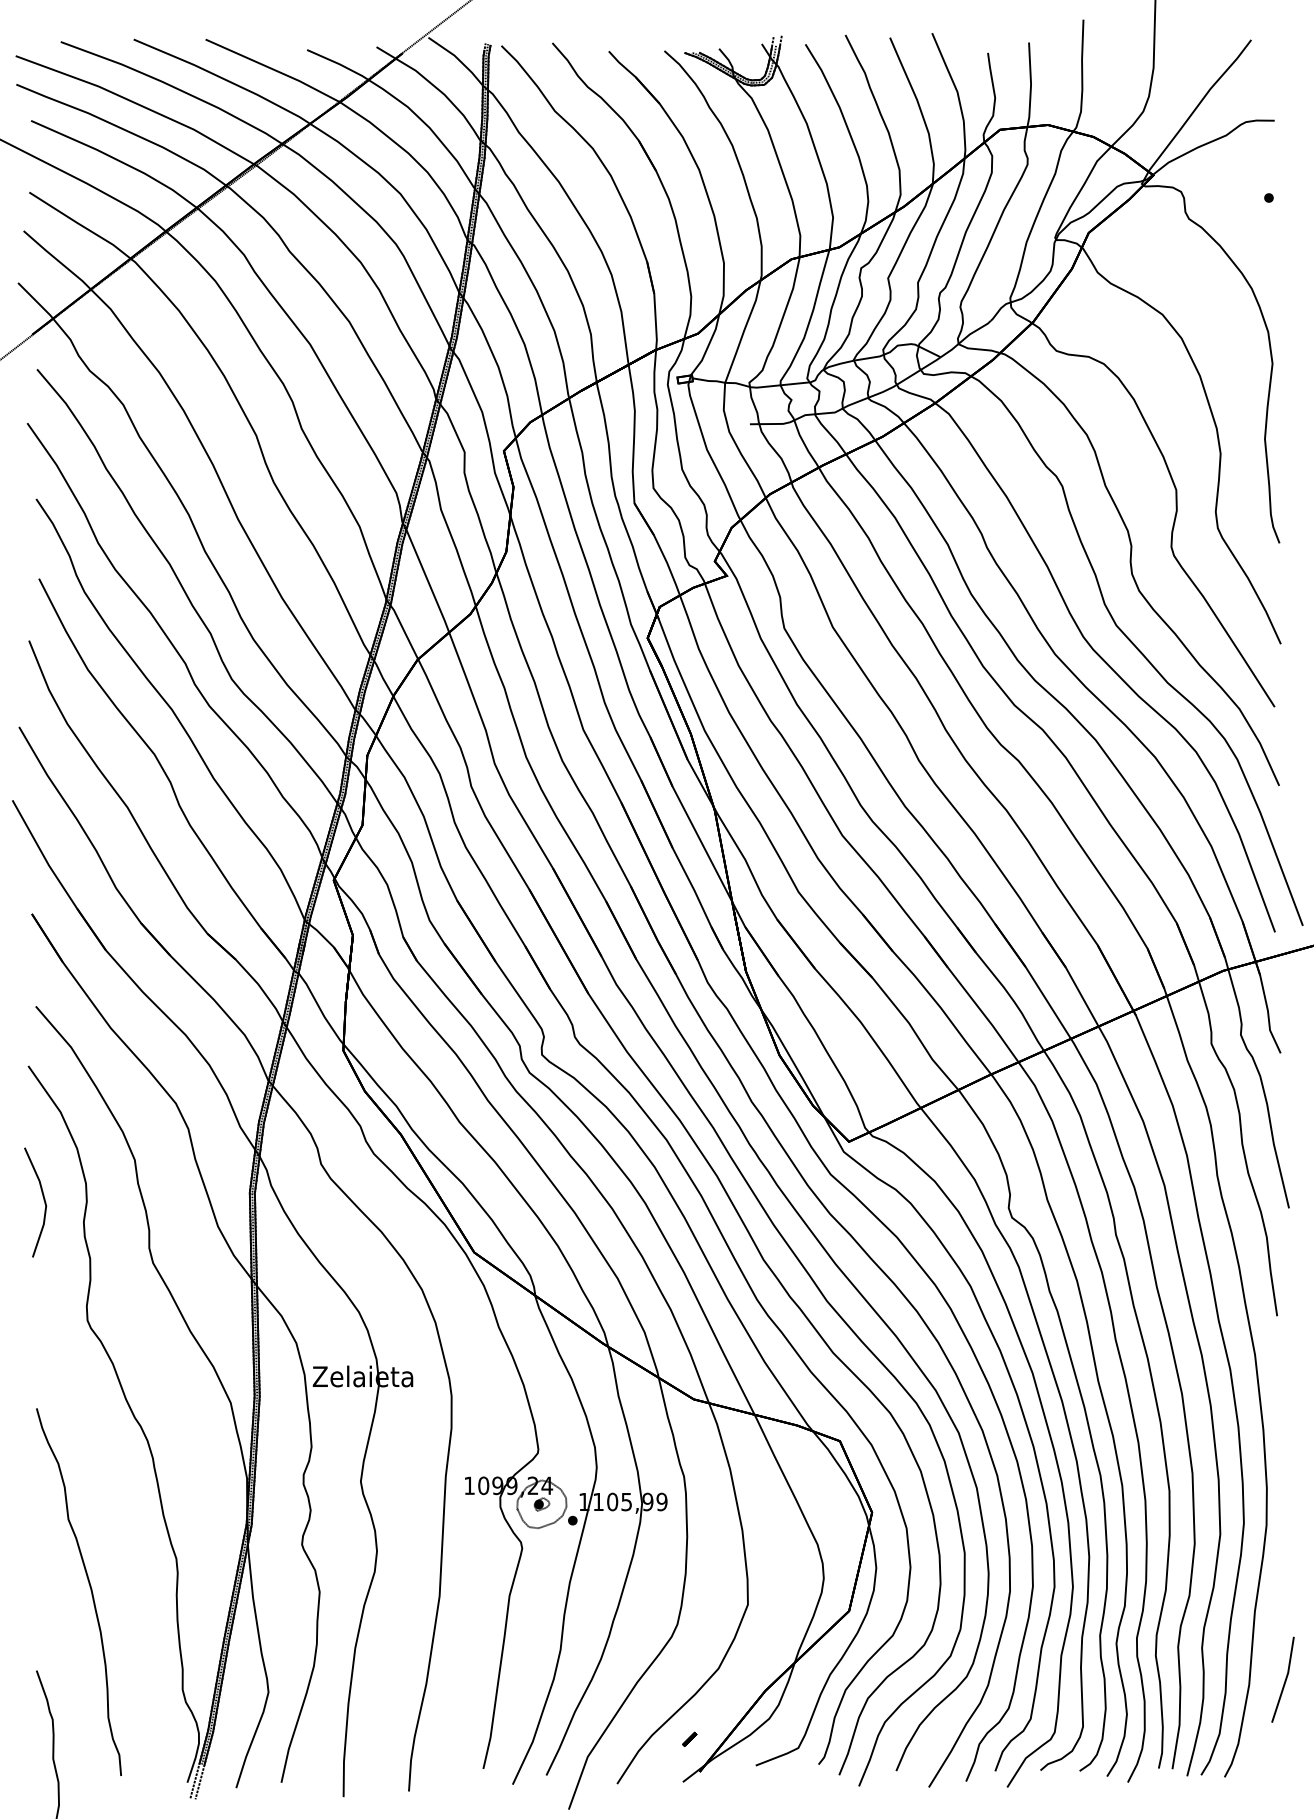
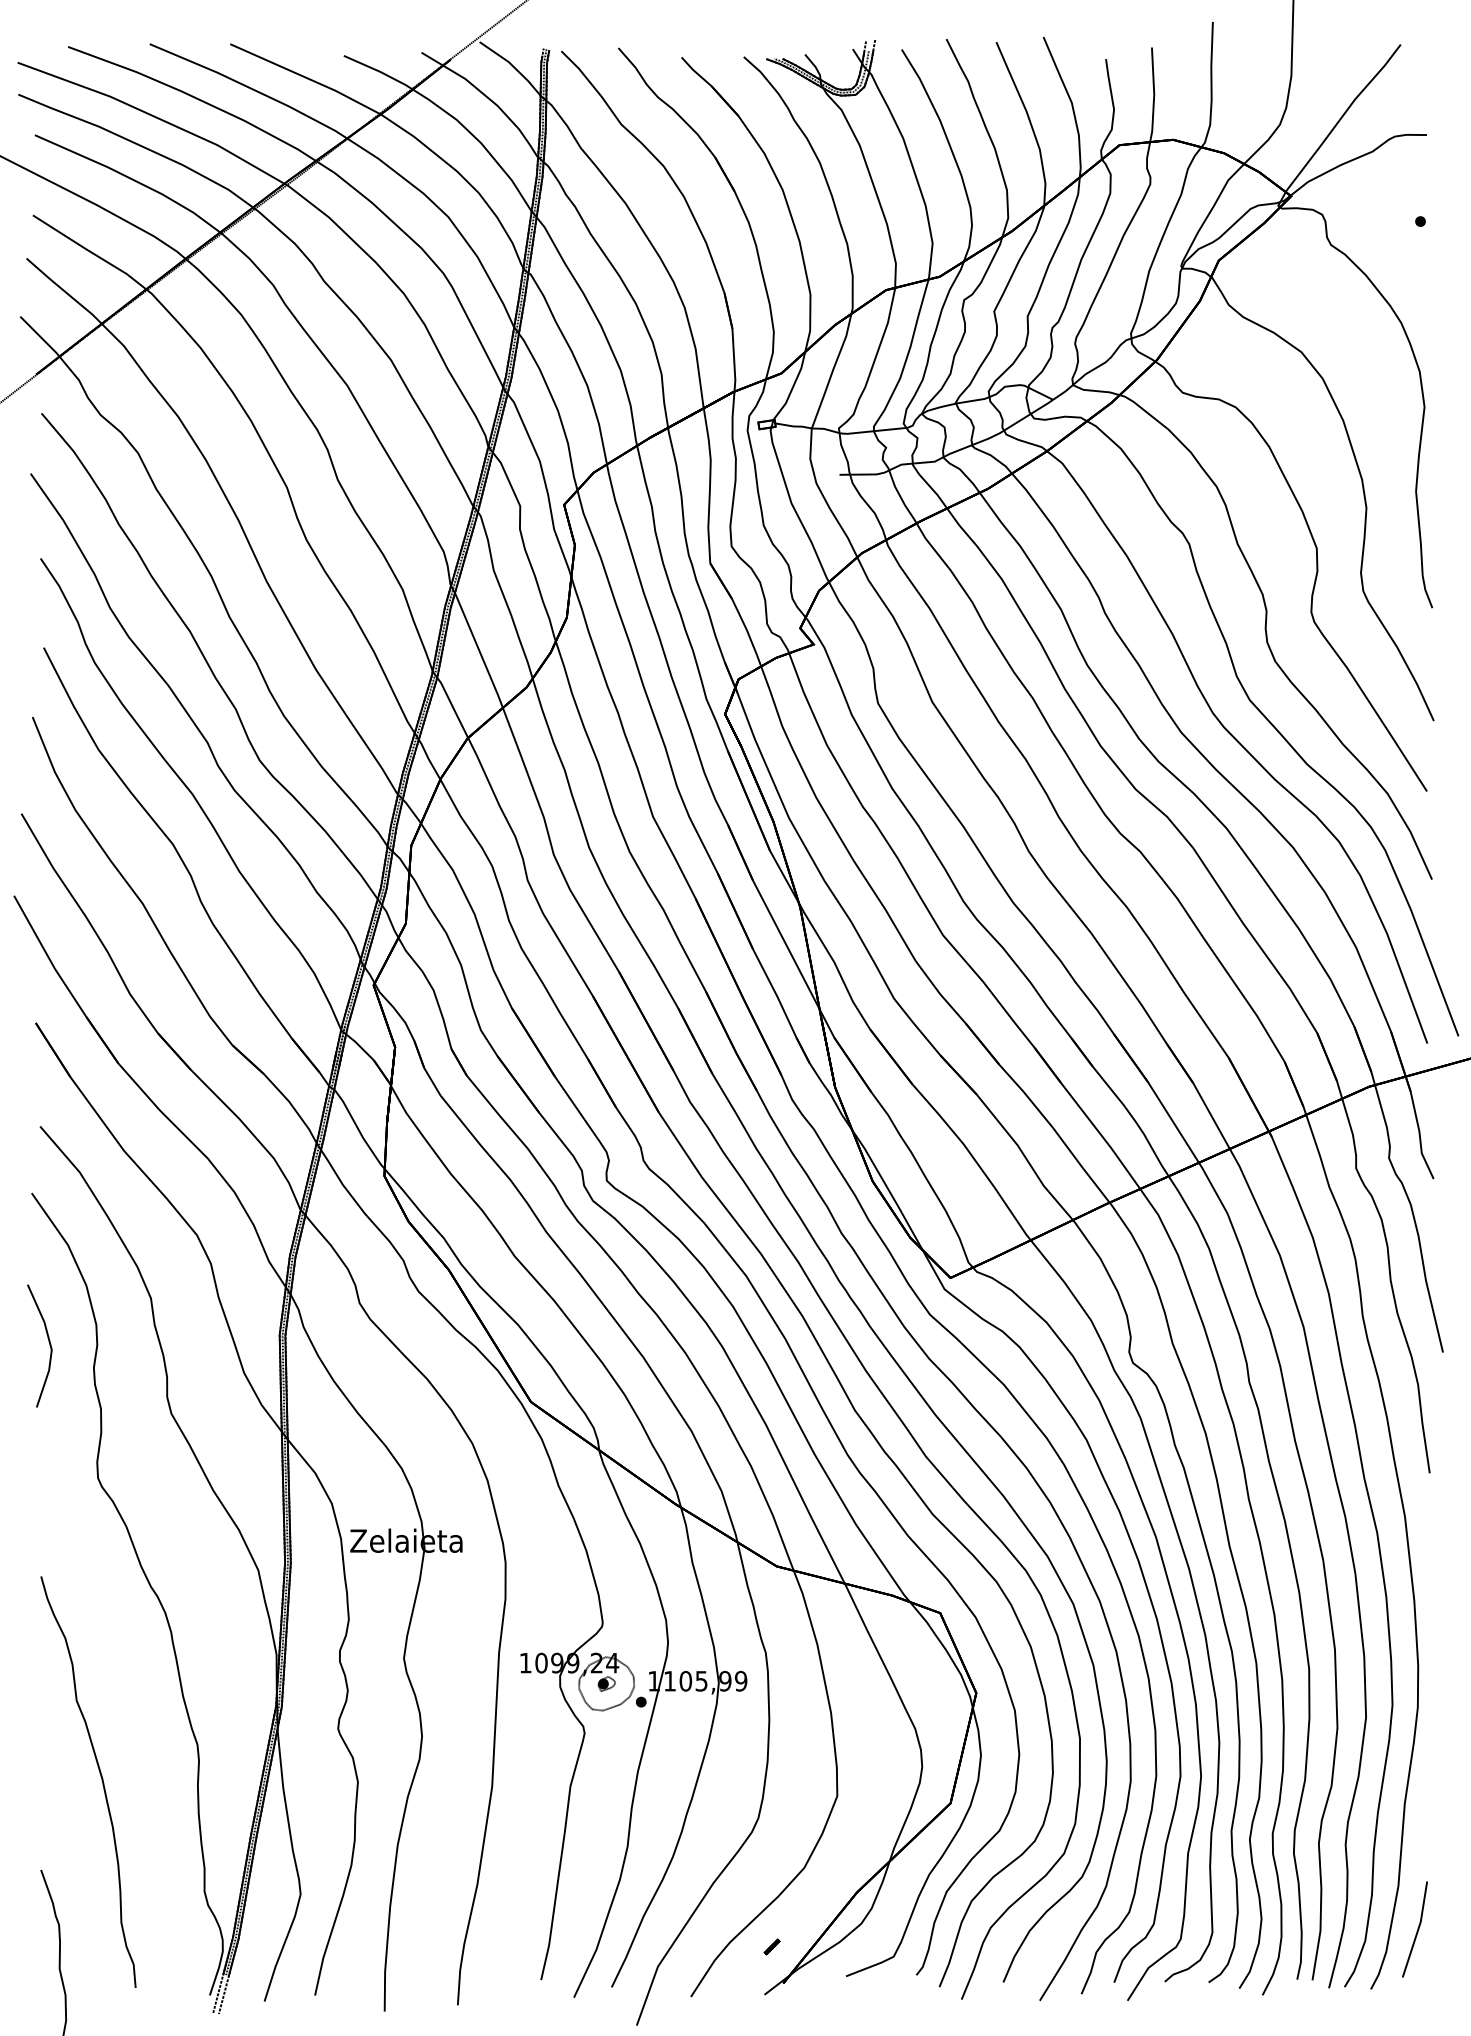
line: (1284, 1680) -> (1416, 1930), moved

